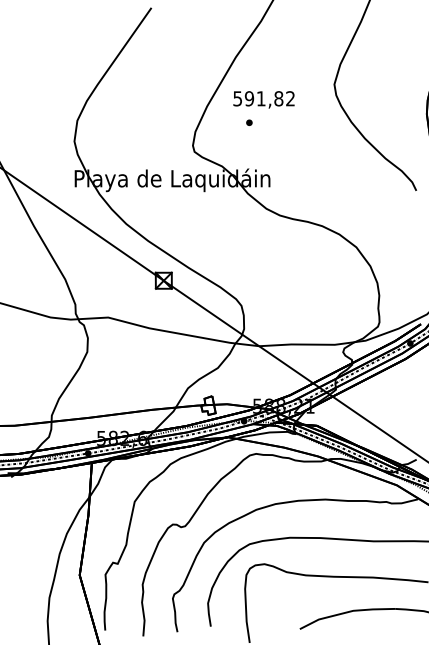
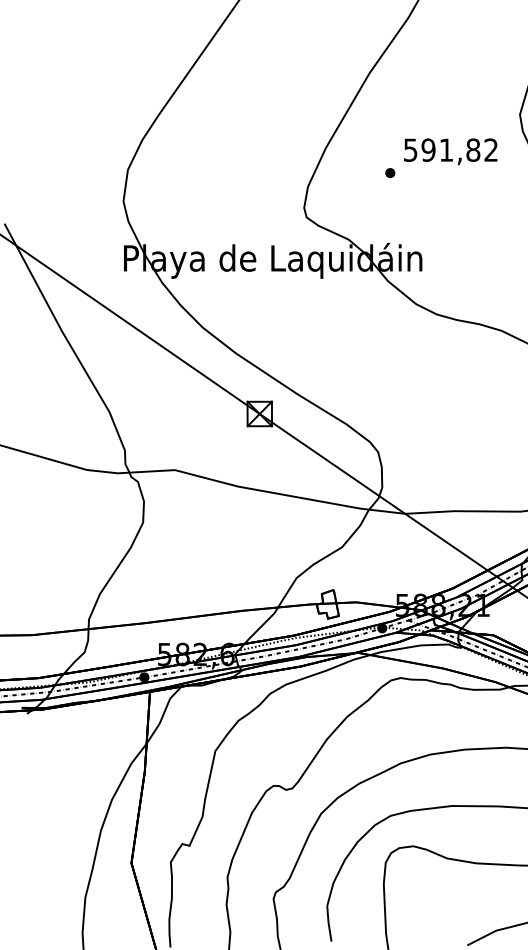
text: (263, 99) -> (449, 151), moved

